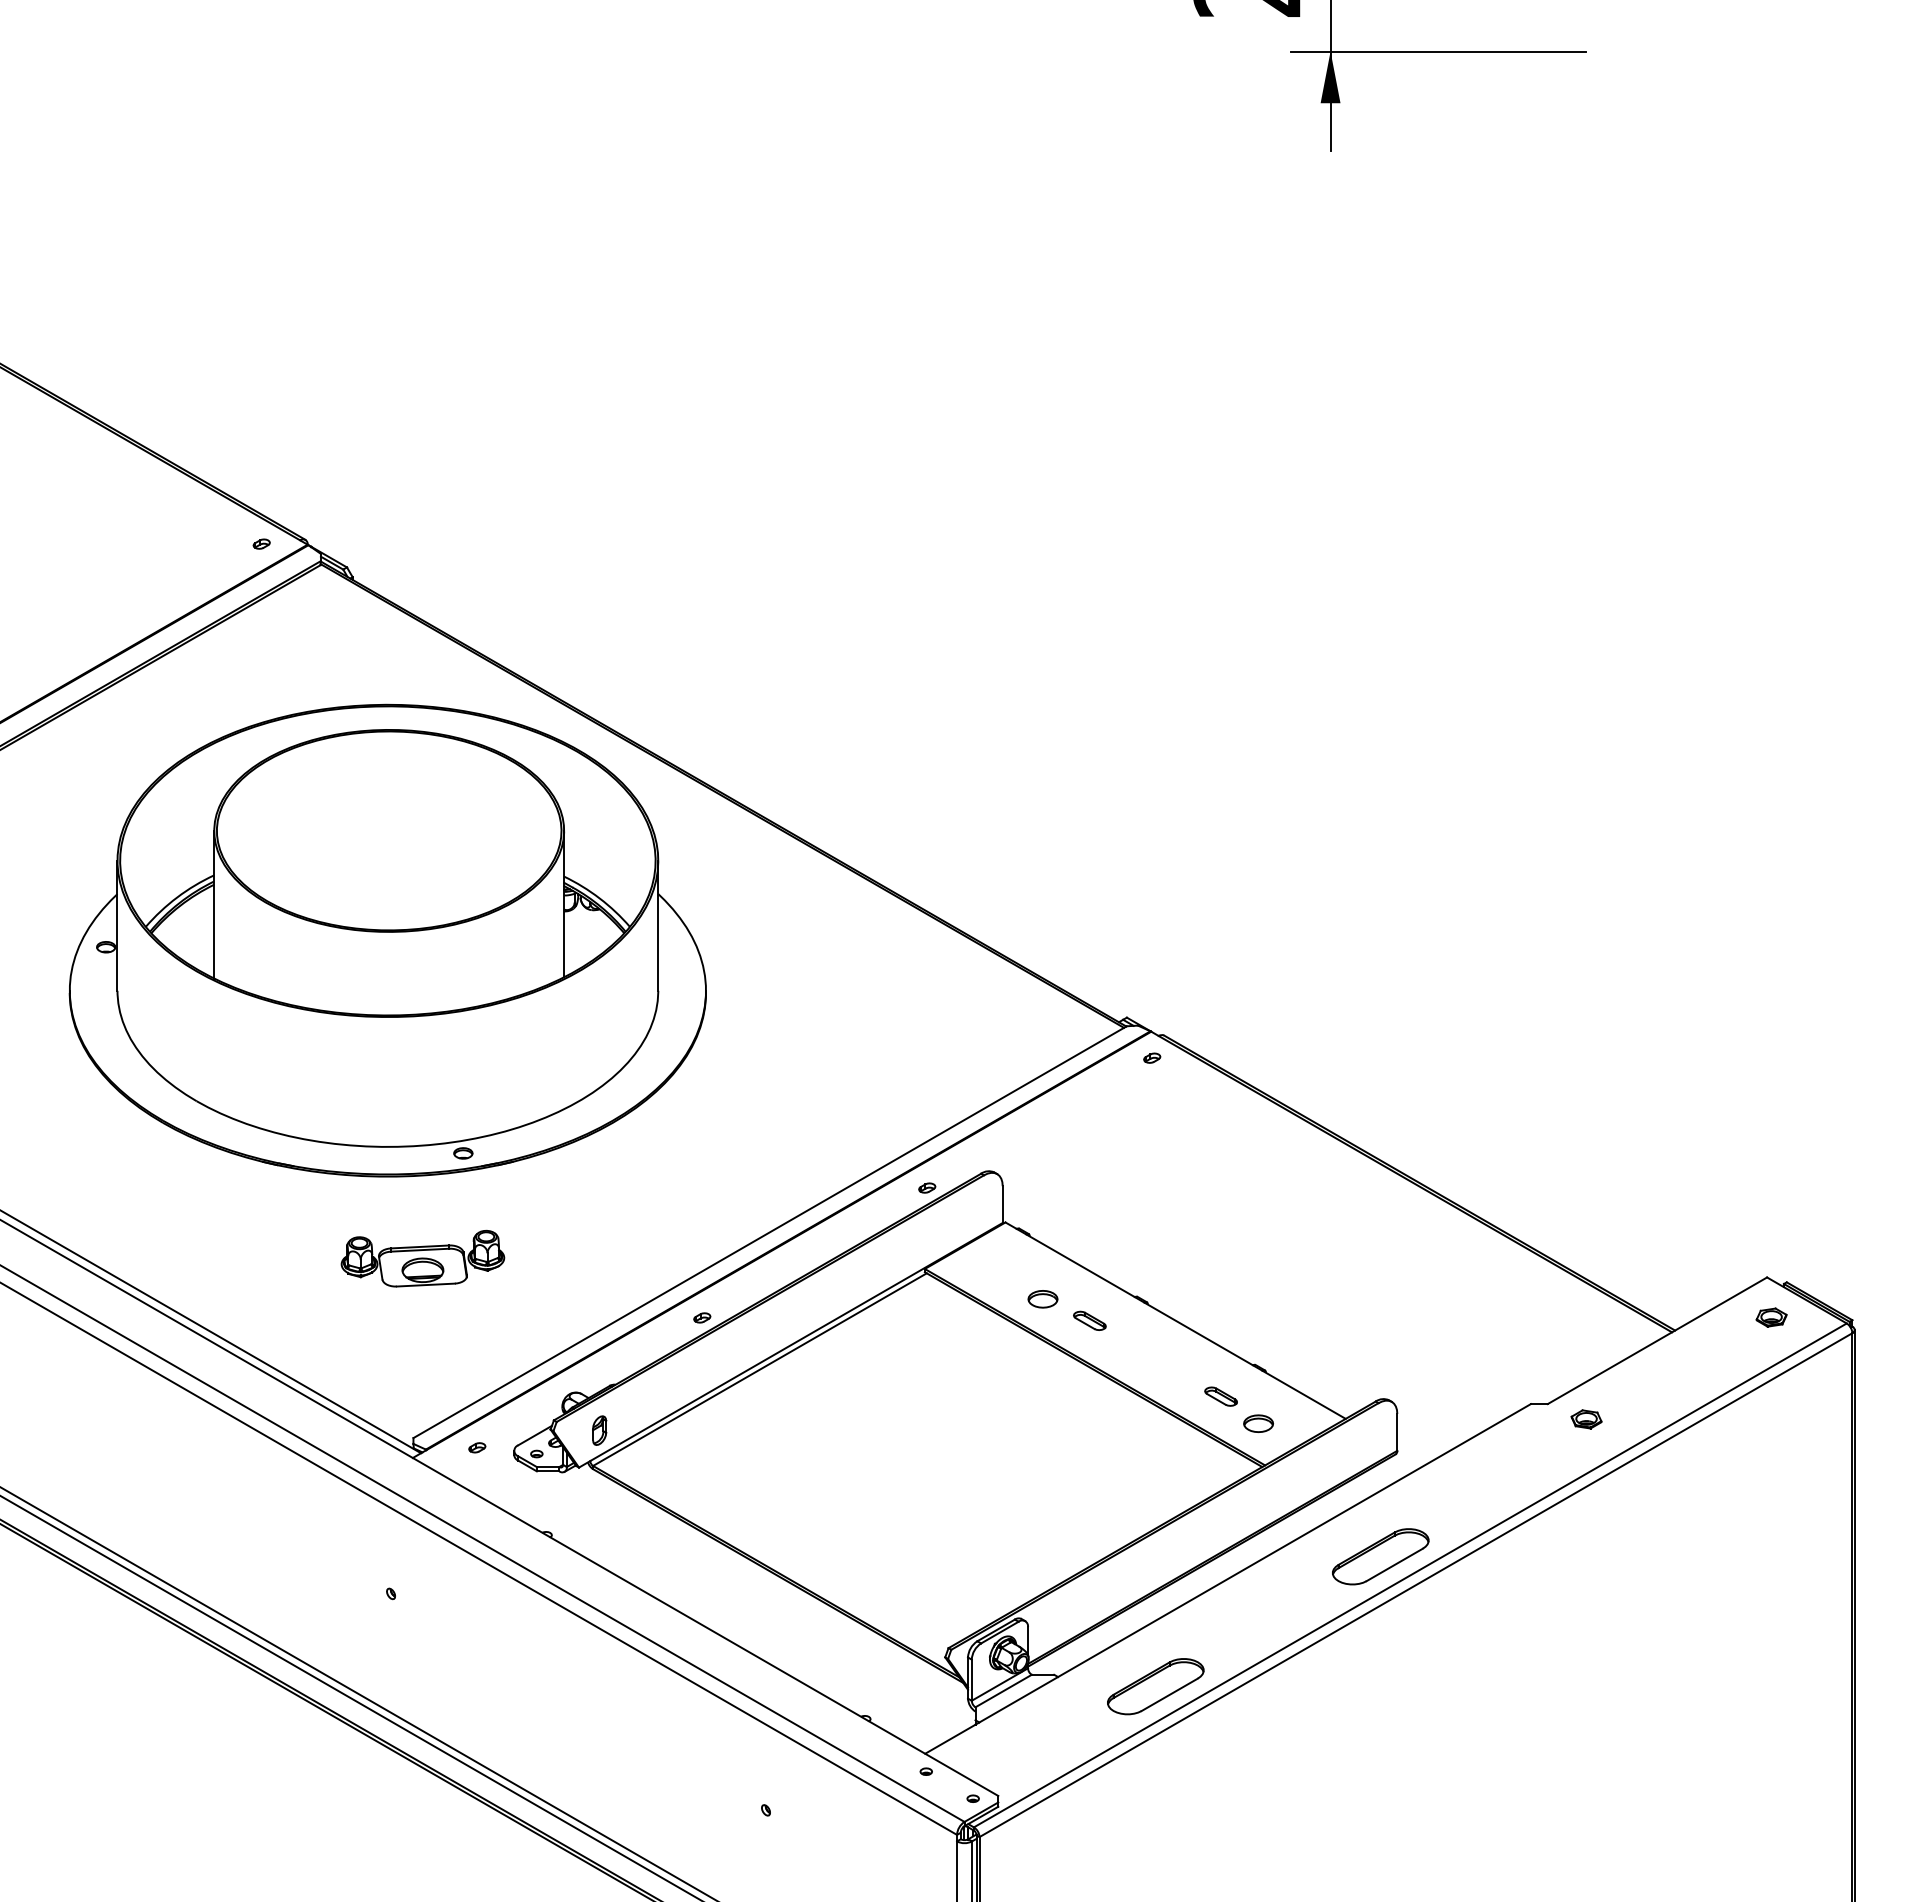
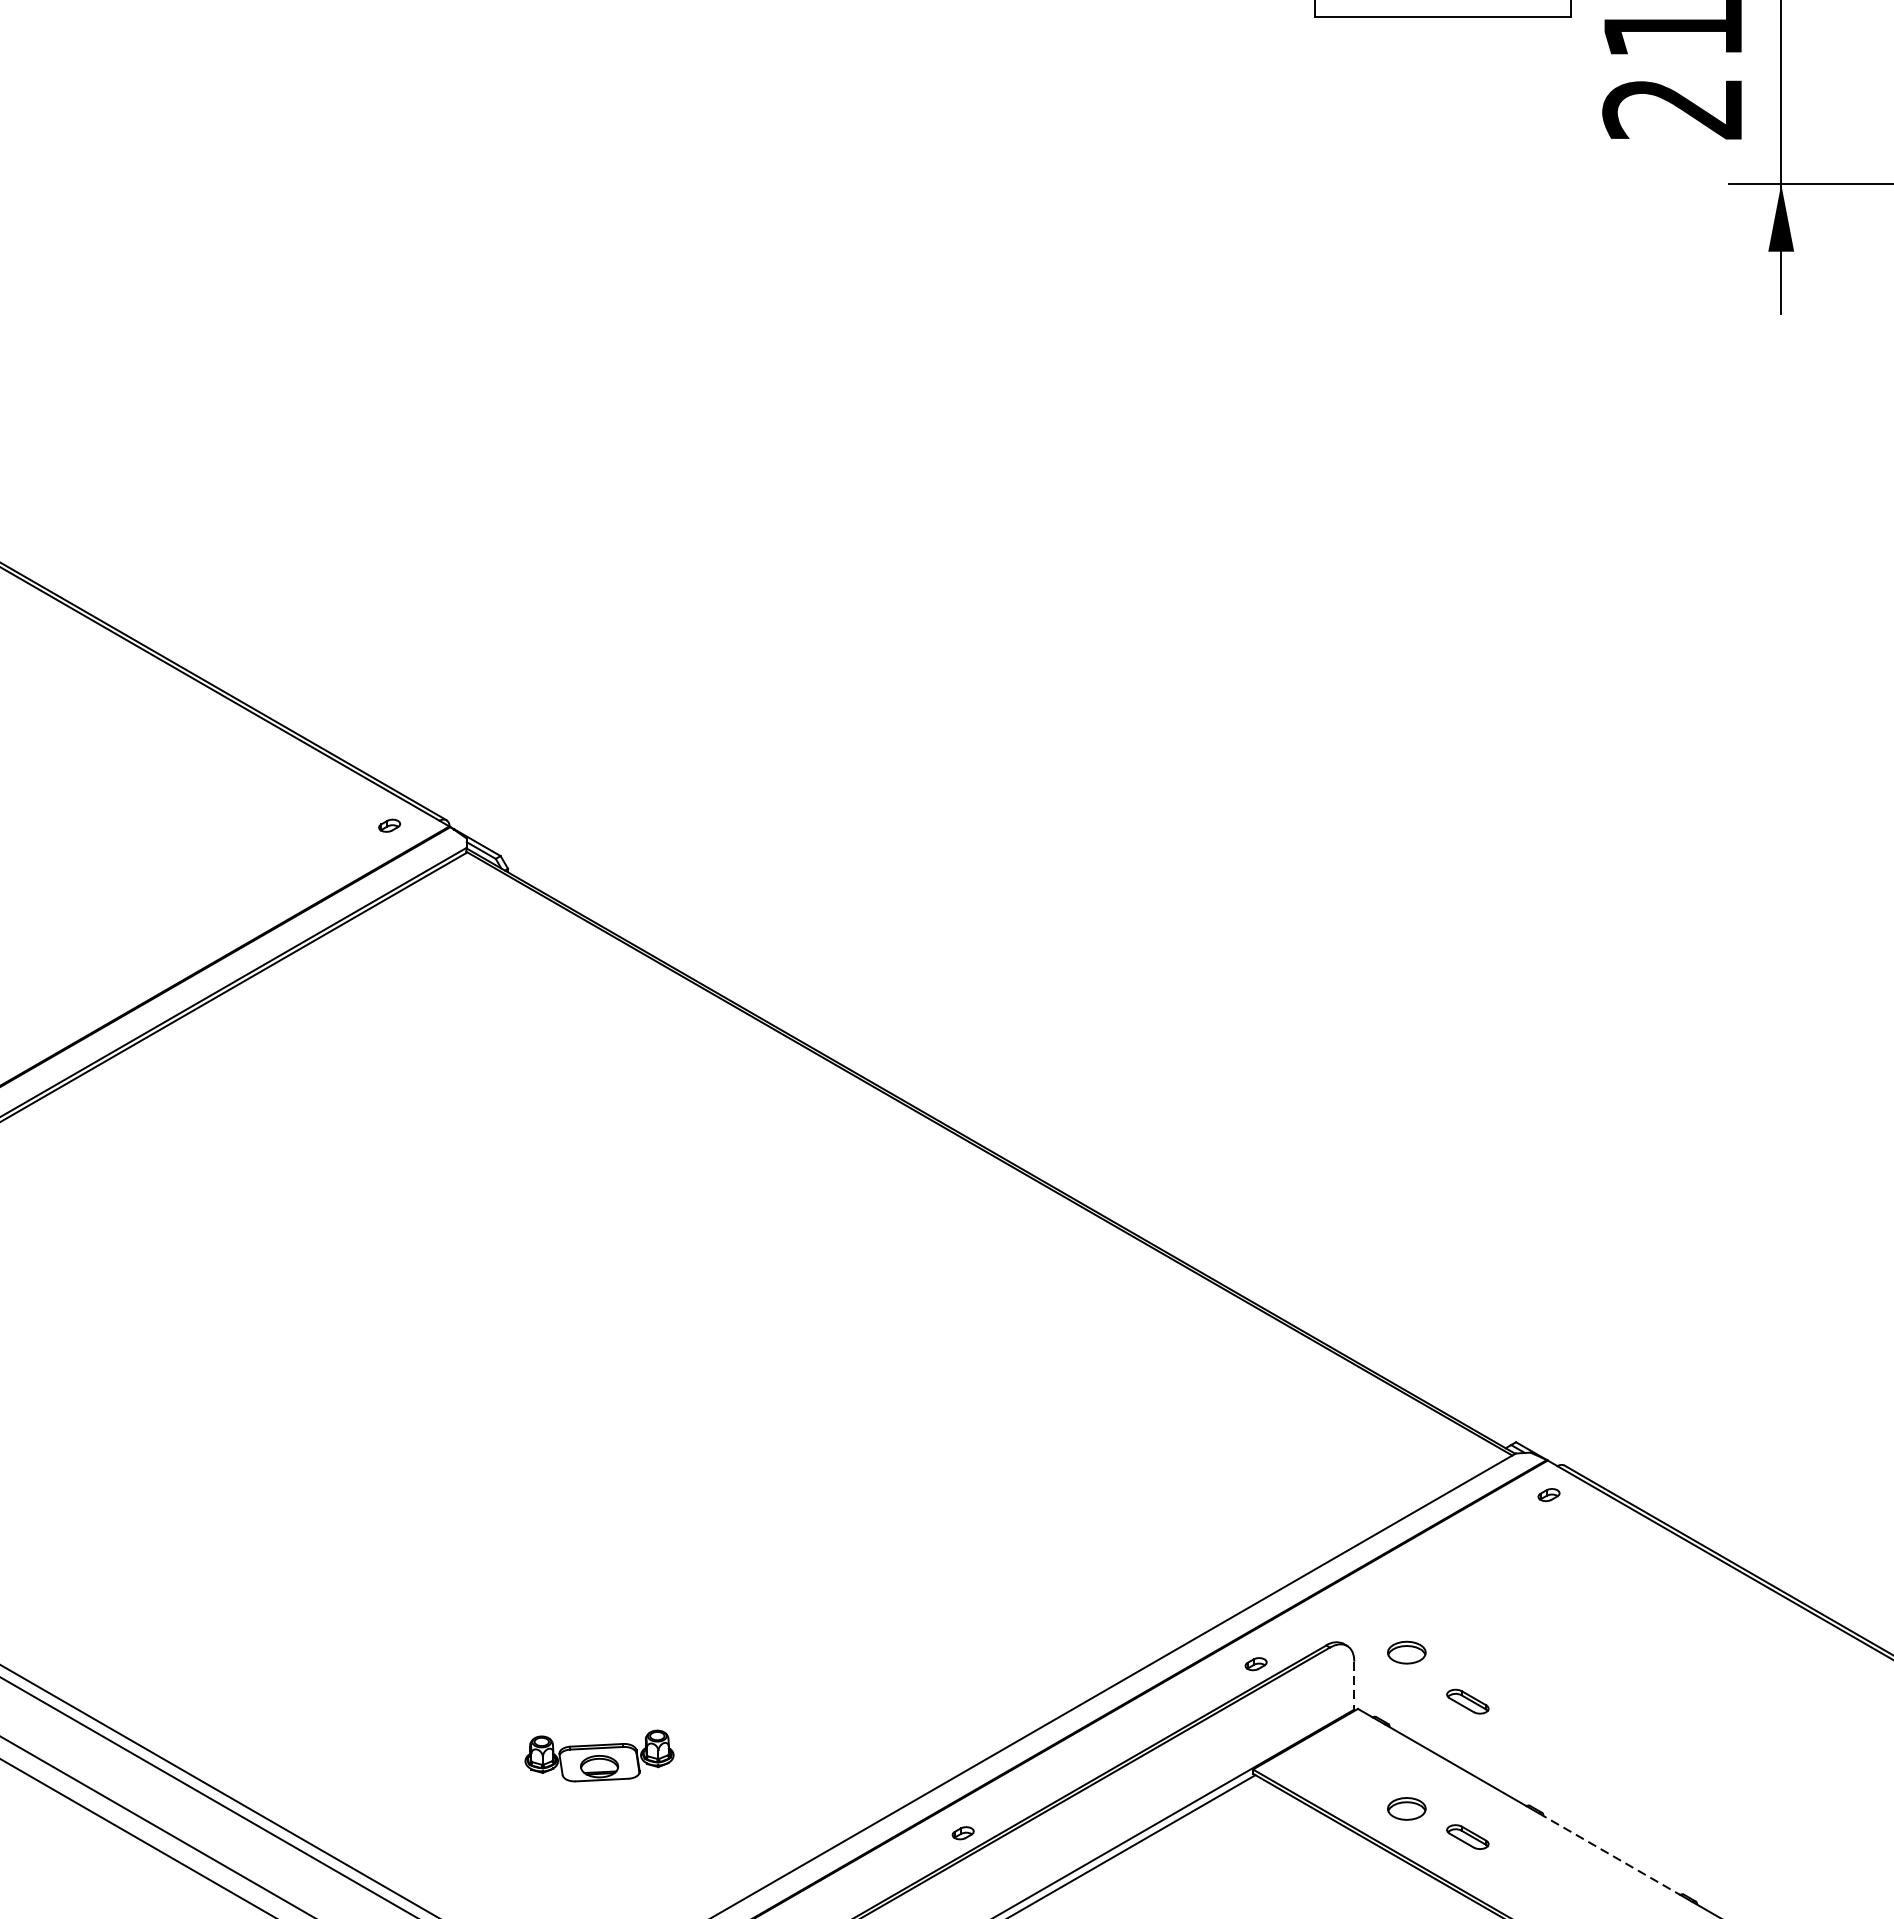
part: (387, 940) -> (553, 1341), removed
part: (1042, 1179) -> (1406, 1652), added
line: (1002, 1205) -> (1354, 1686), solid -> dashed
part: (1089, 1216) -> (1467, 1701), added
part: (422, 1258) -> (598, 1755), size x0.7
line: (1198, 1333) -> (1609, 1853), solid -> dashed

